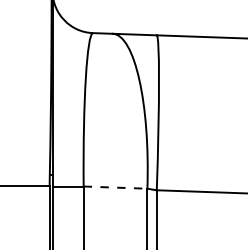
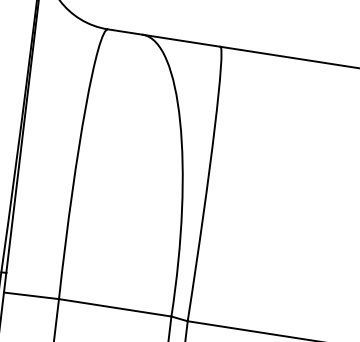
line: (115, 187) -> (115, 307), dashed -> solid

